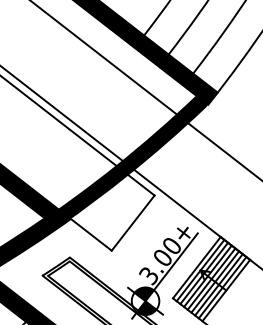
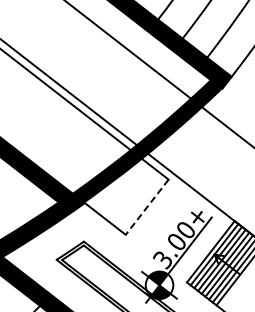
line: (133, 223) -> (147, 207), solid -> dashed

